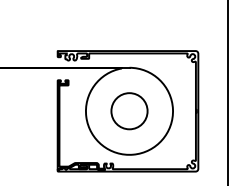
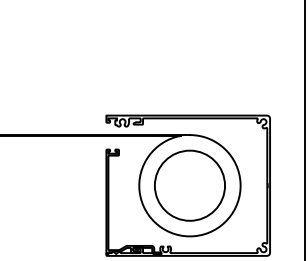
circle: (129, 111) -> (189, 185), size x1.67

